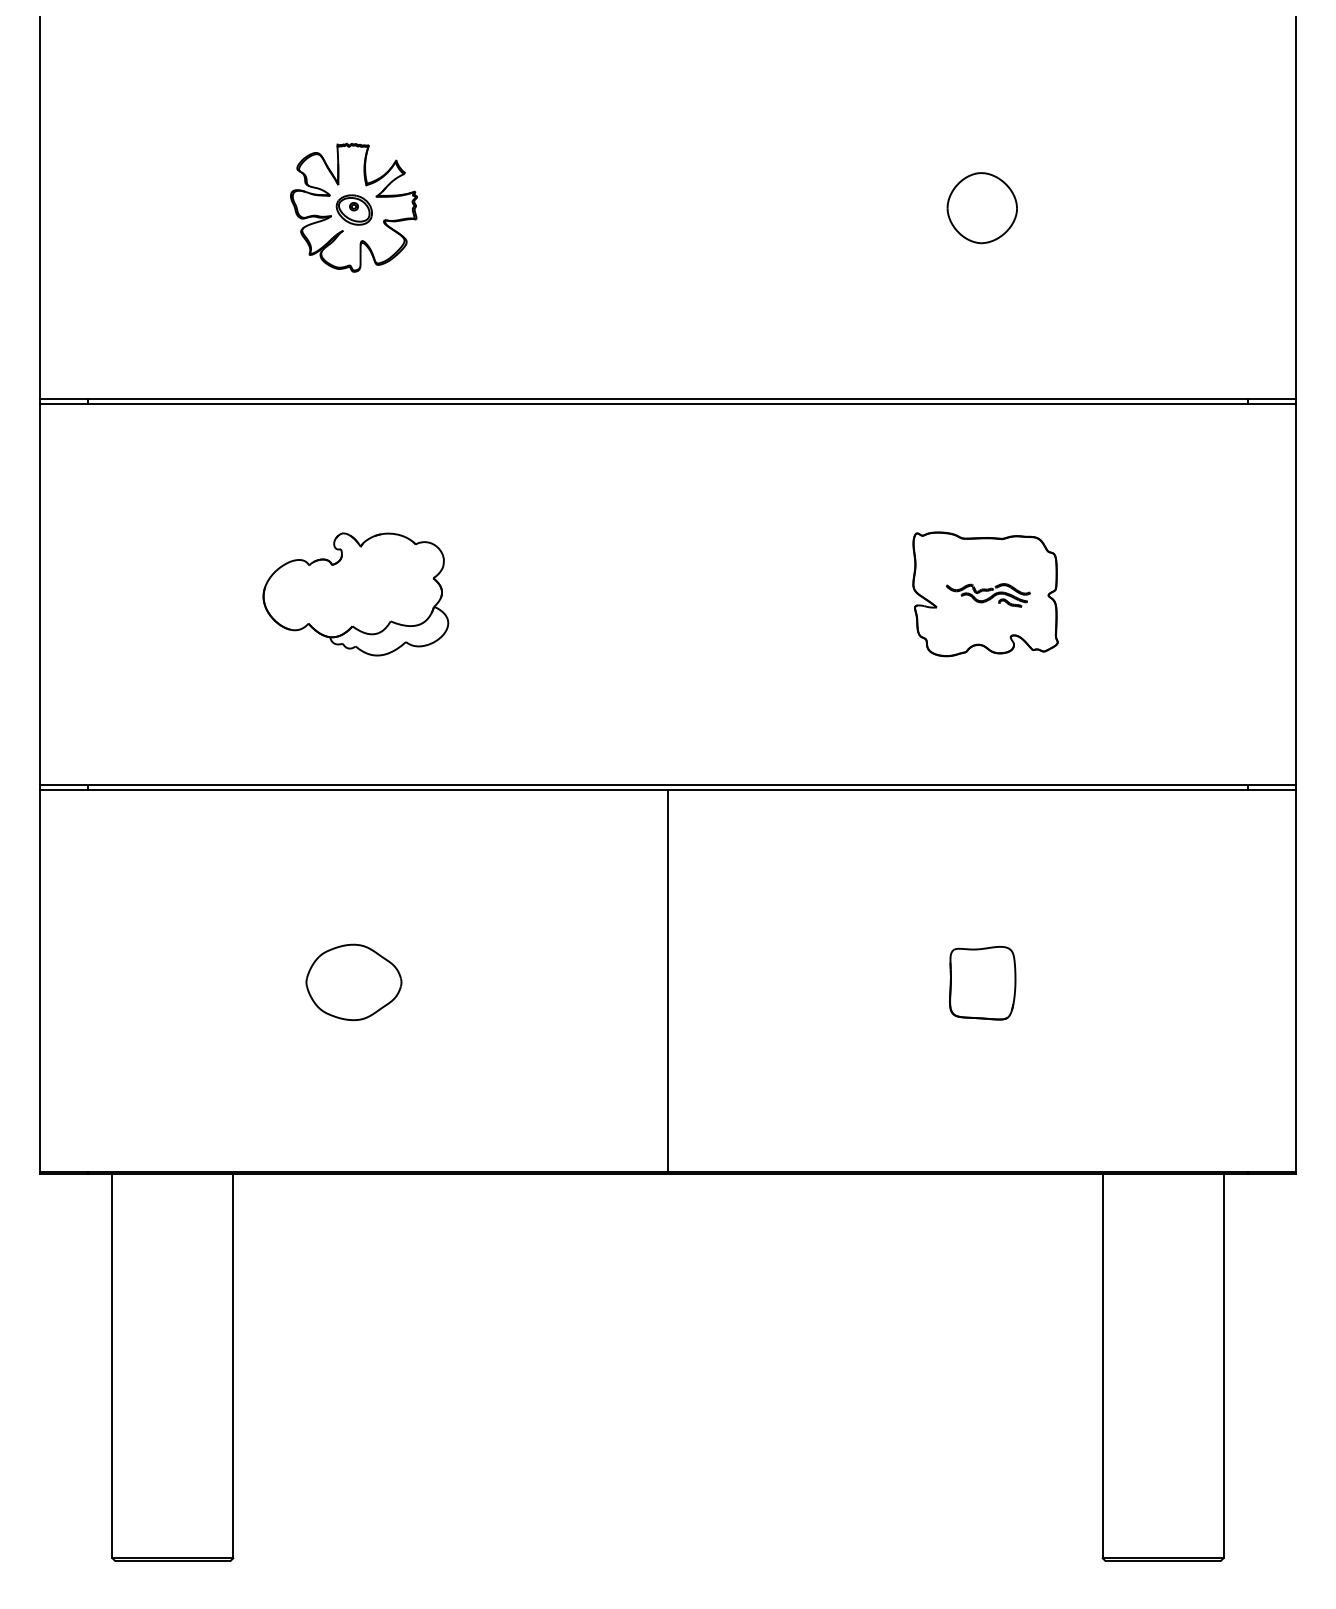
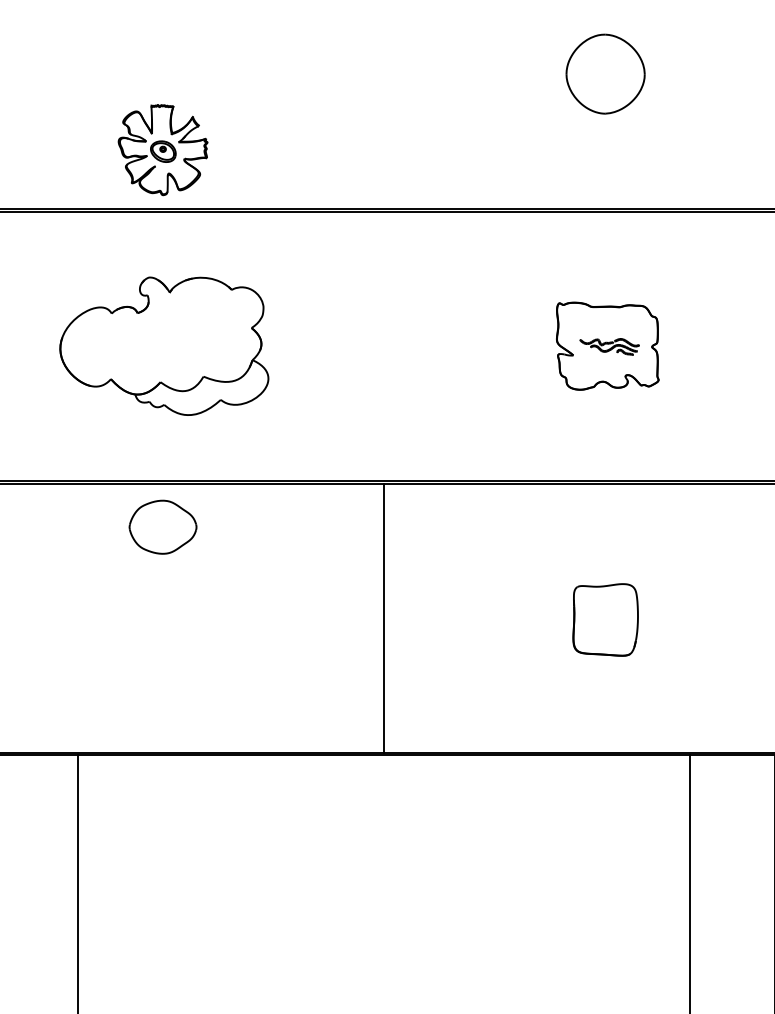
part: (353, 207) -> (162, 149), moved
part: (981, 208) -> (604, 74), size x1.6
part: (355, 594) -> (164, 346), size x1.6
part: (353, 982) -> (162, 527), moved
part: (982, 983) -> (605, 620), size x1.4

